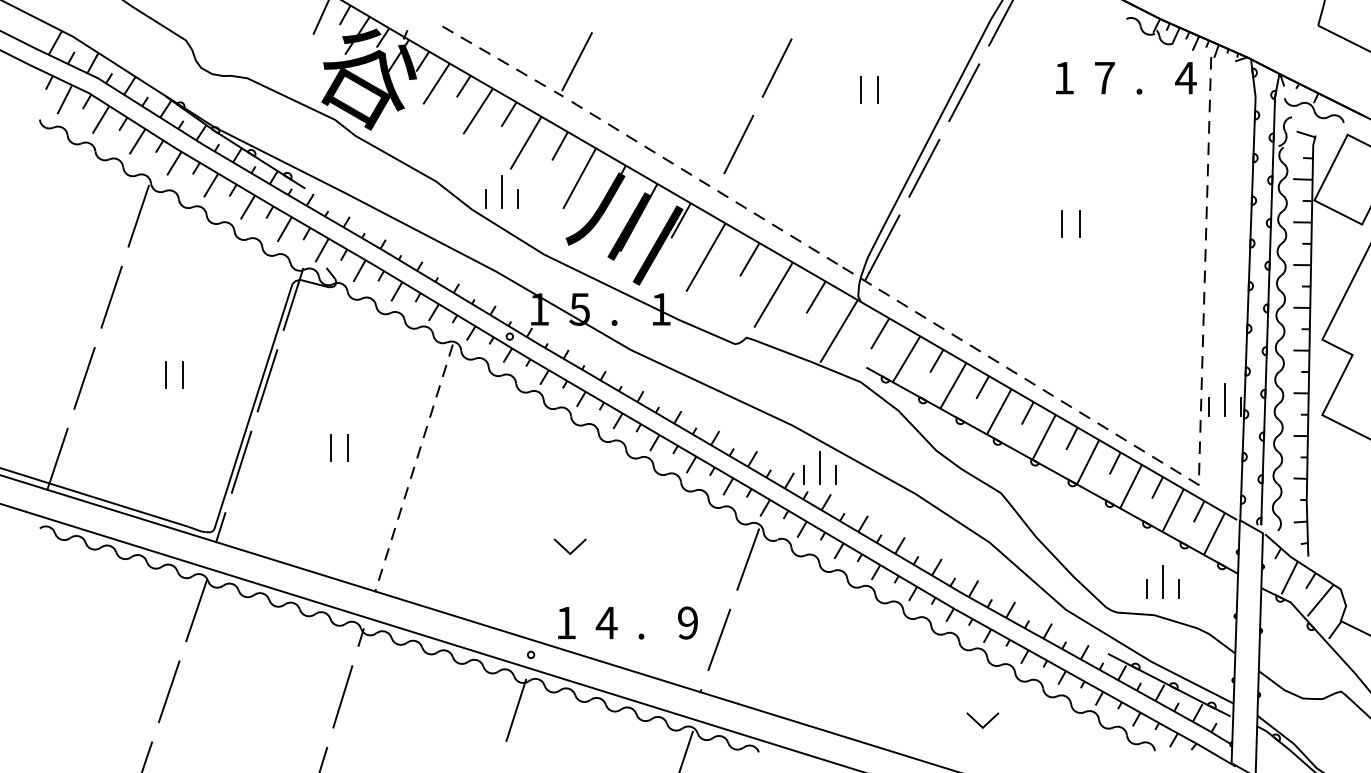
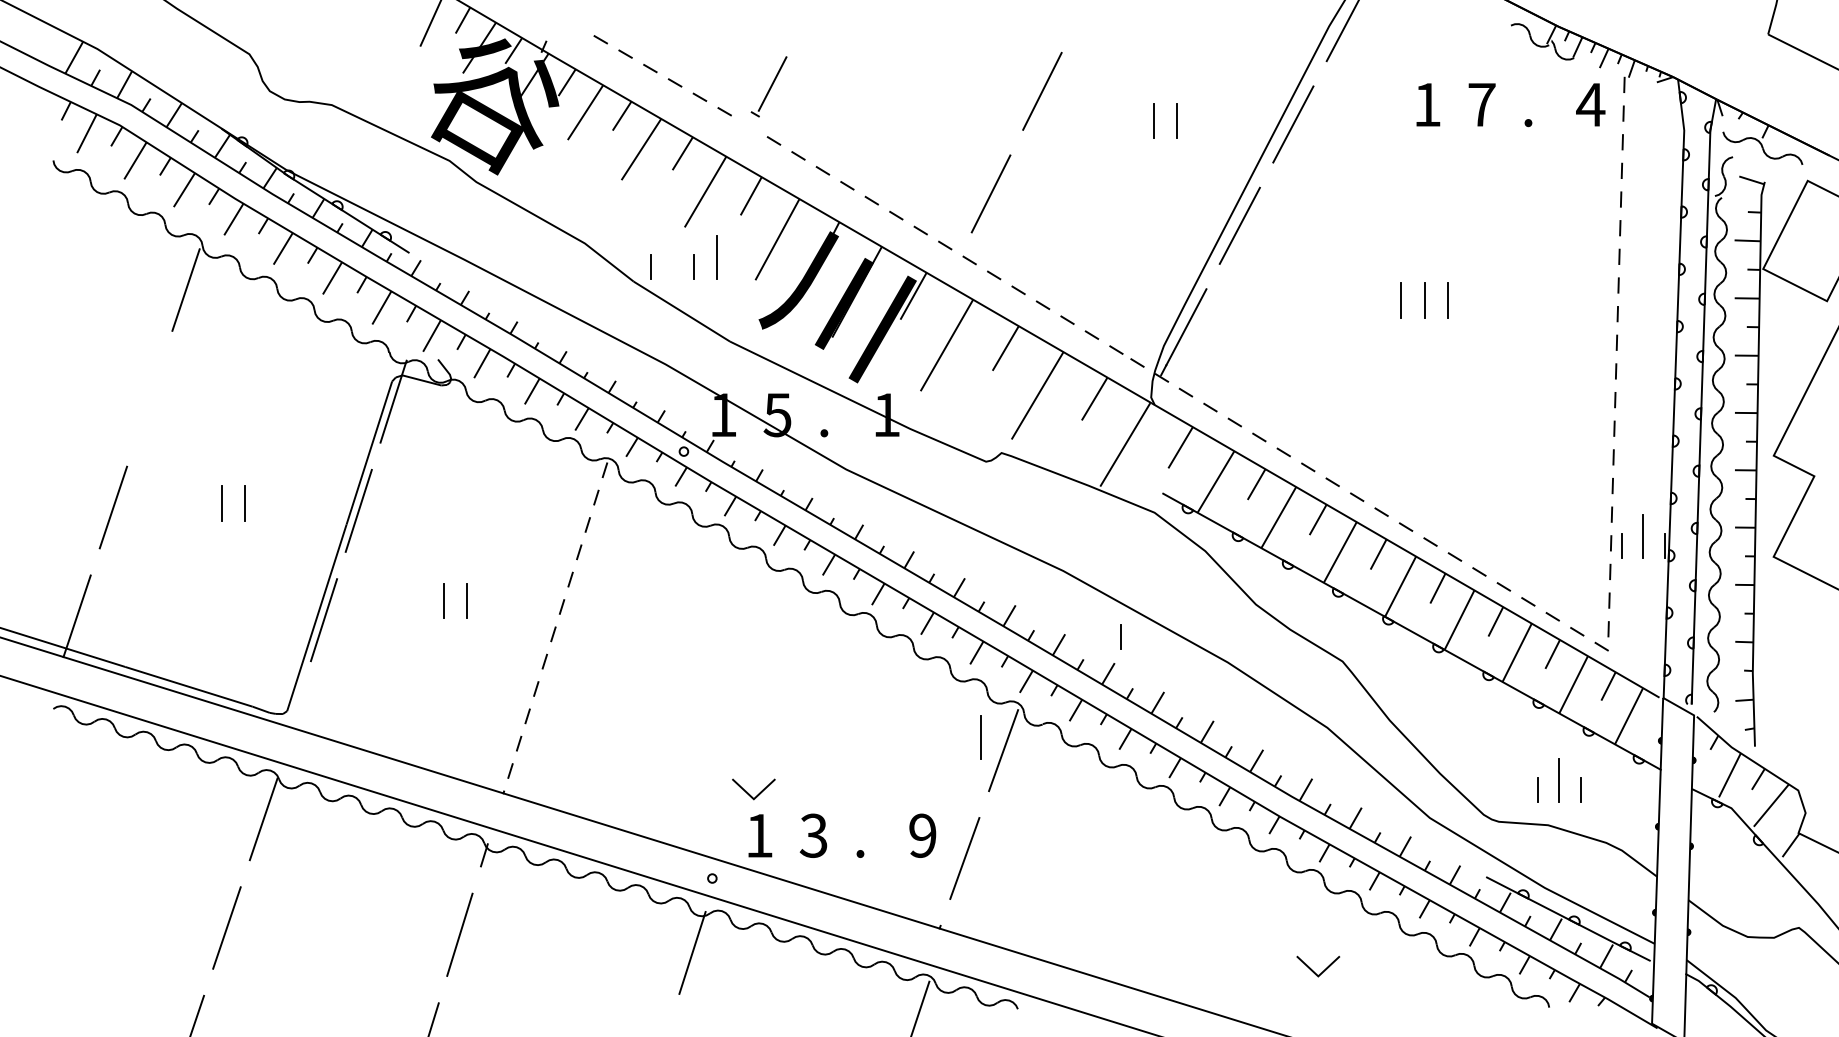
part: (572, 64) -> (768, 86), size x0.7
line: (501, 191) -> (716, 257), moved
line: (1044, 223) -> (1400, 300), added
line: (111, 297) -> (149, 398), removed
line: (819, 467) -> (980, 737), moved
line: (804, 474) -> (1078, 636), removed
line: (220, 527) -> (295, 707), removed
line: (566, 549) -> (749, 793), moved
text: (606, 622) -> (813, 835), 4 -> 3

